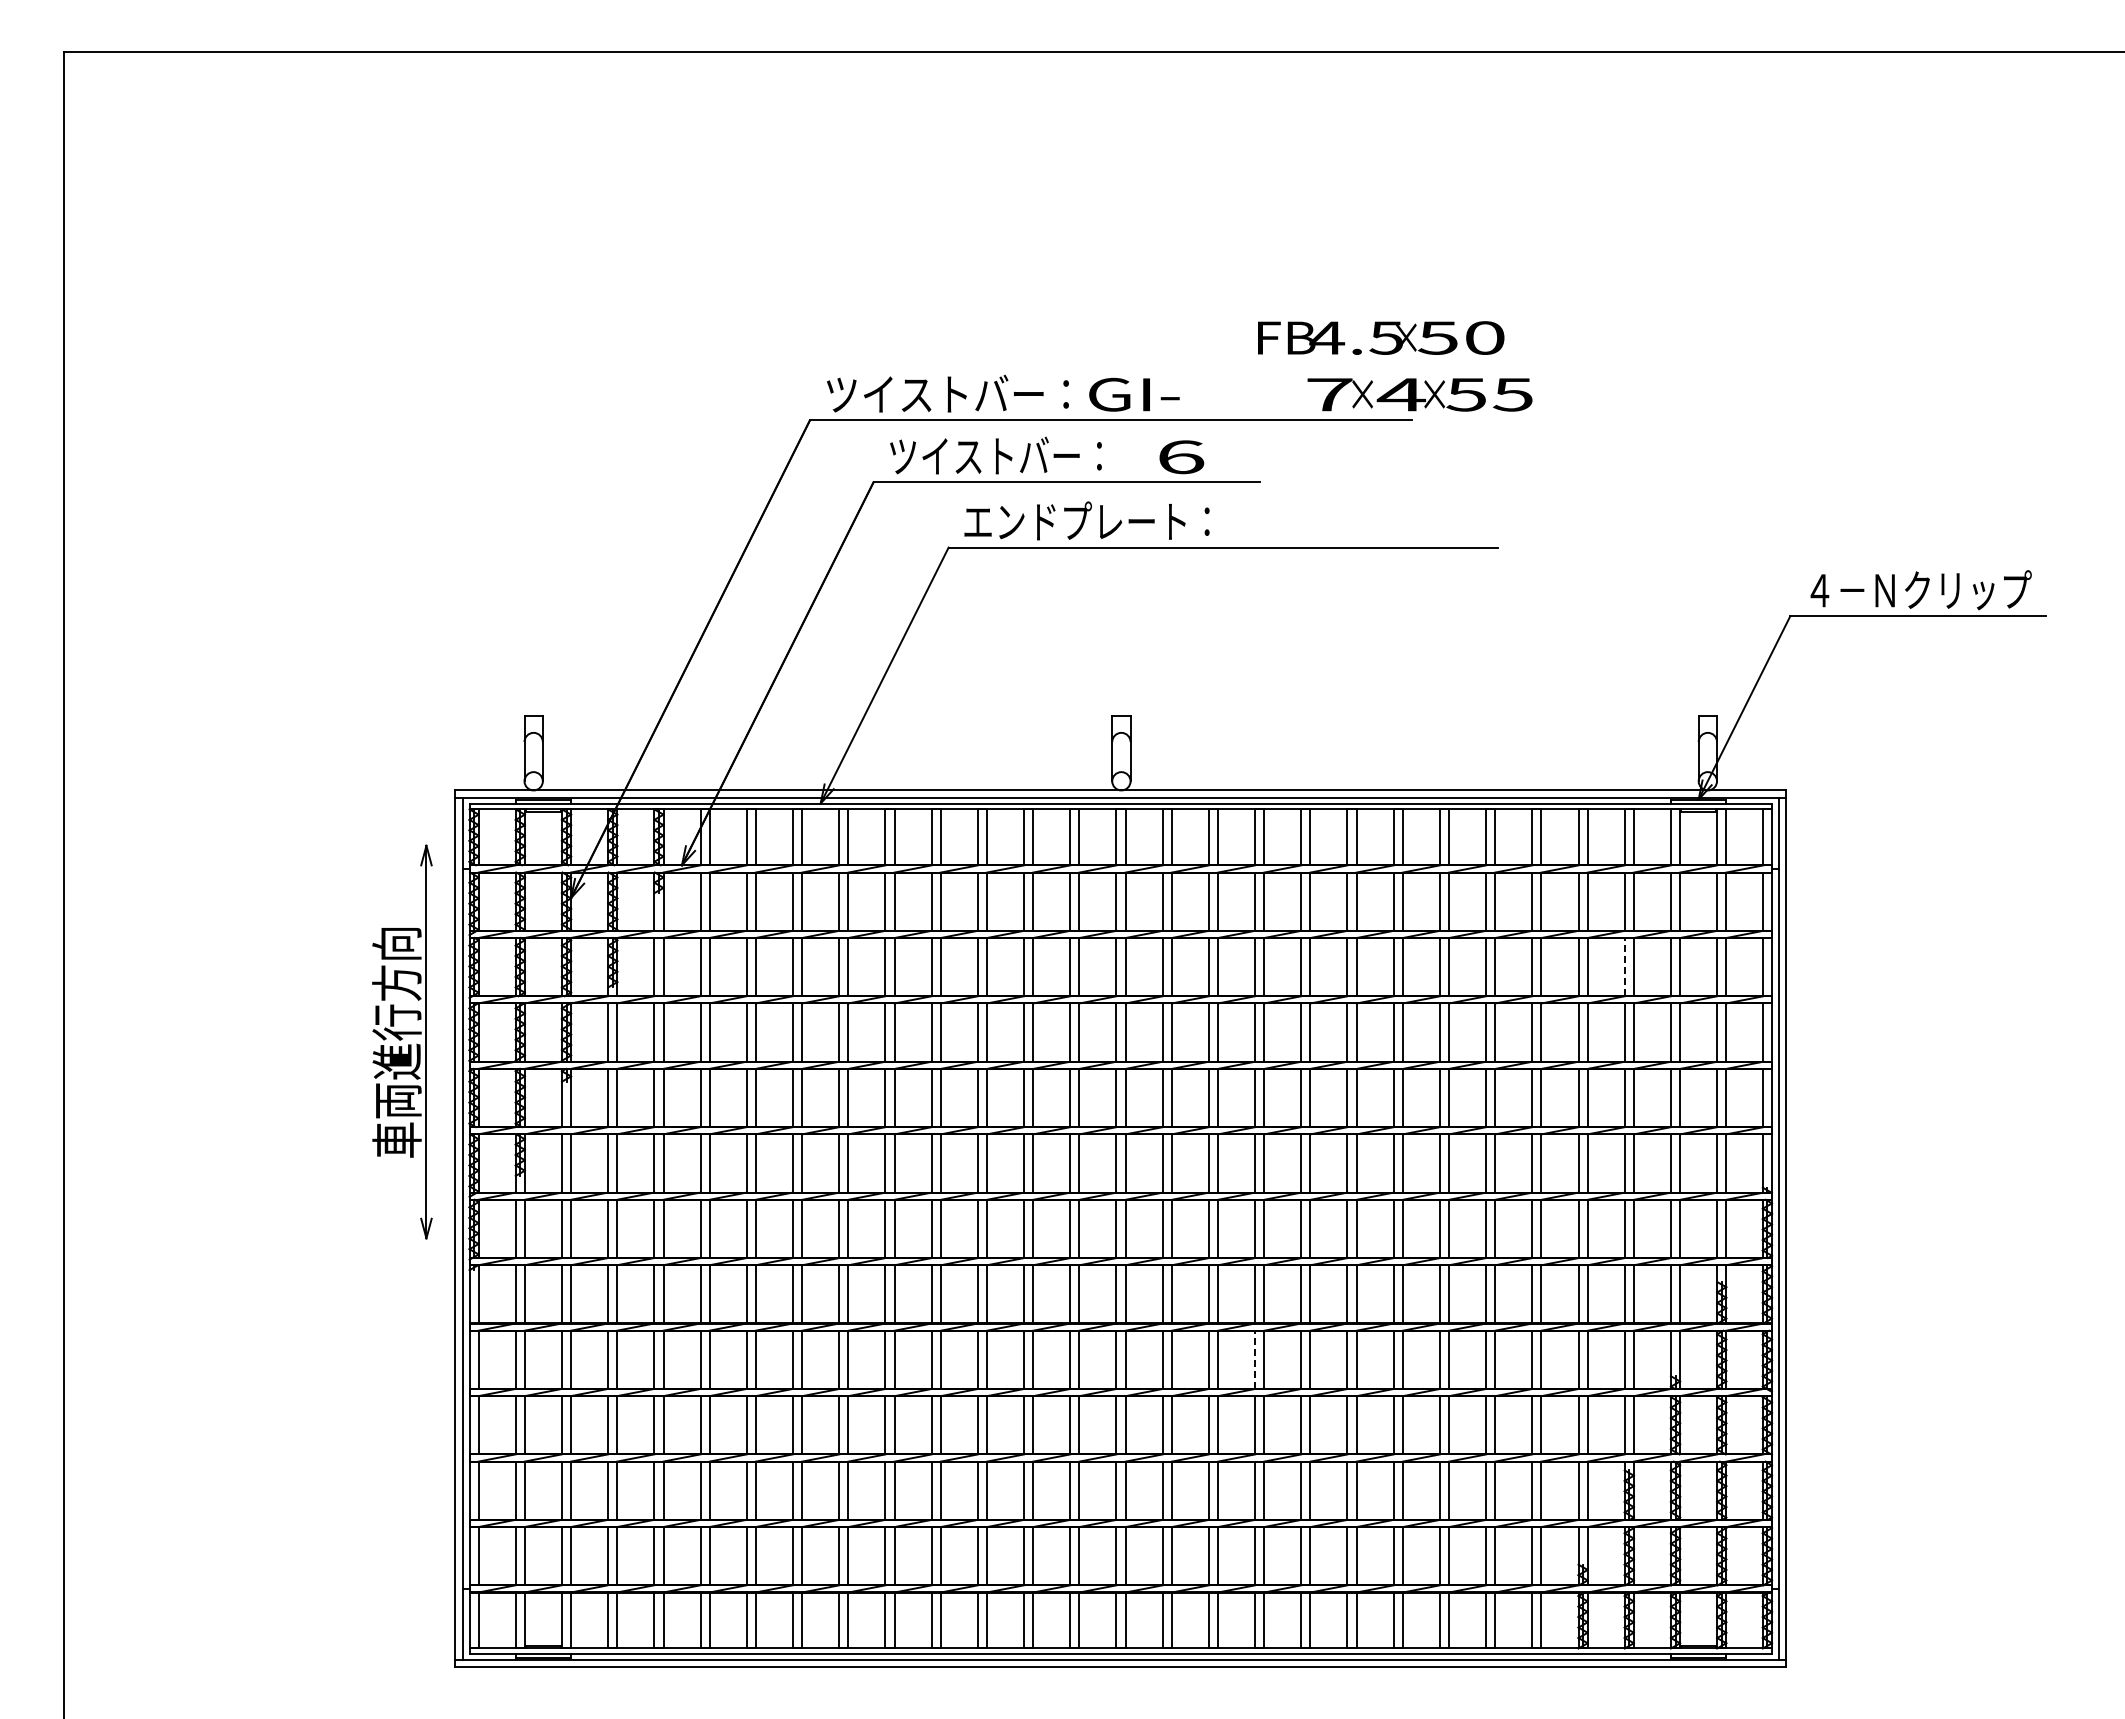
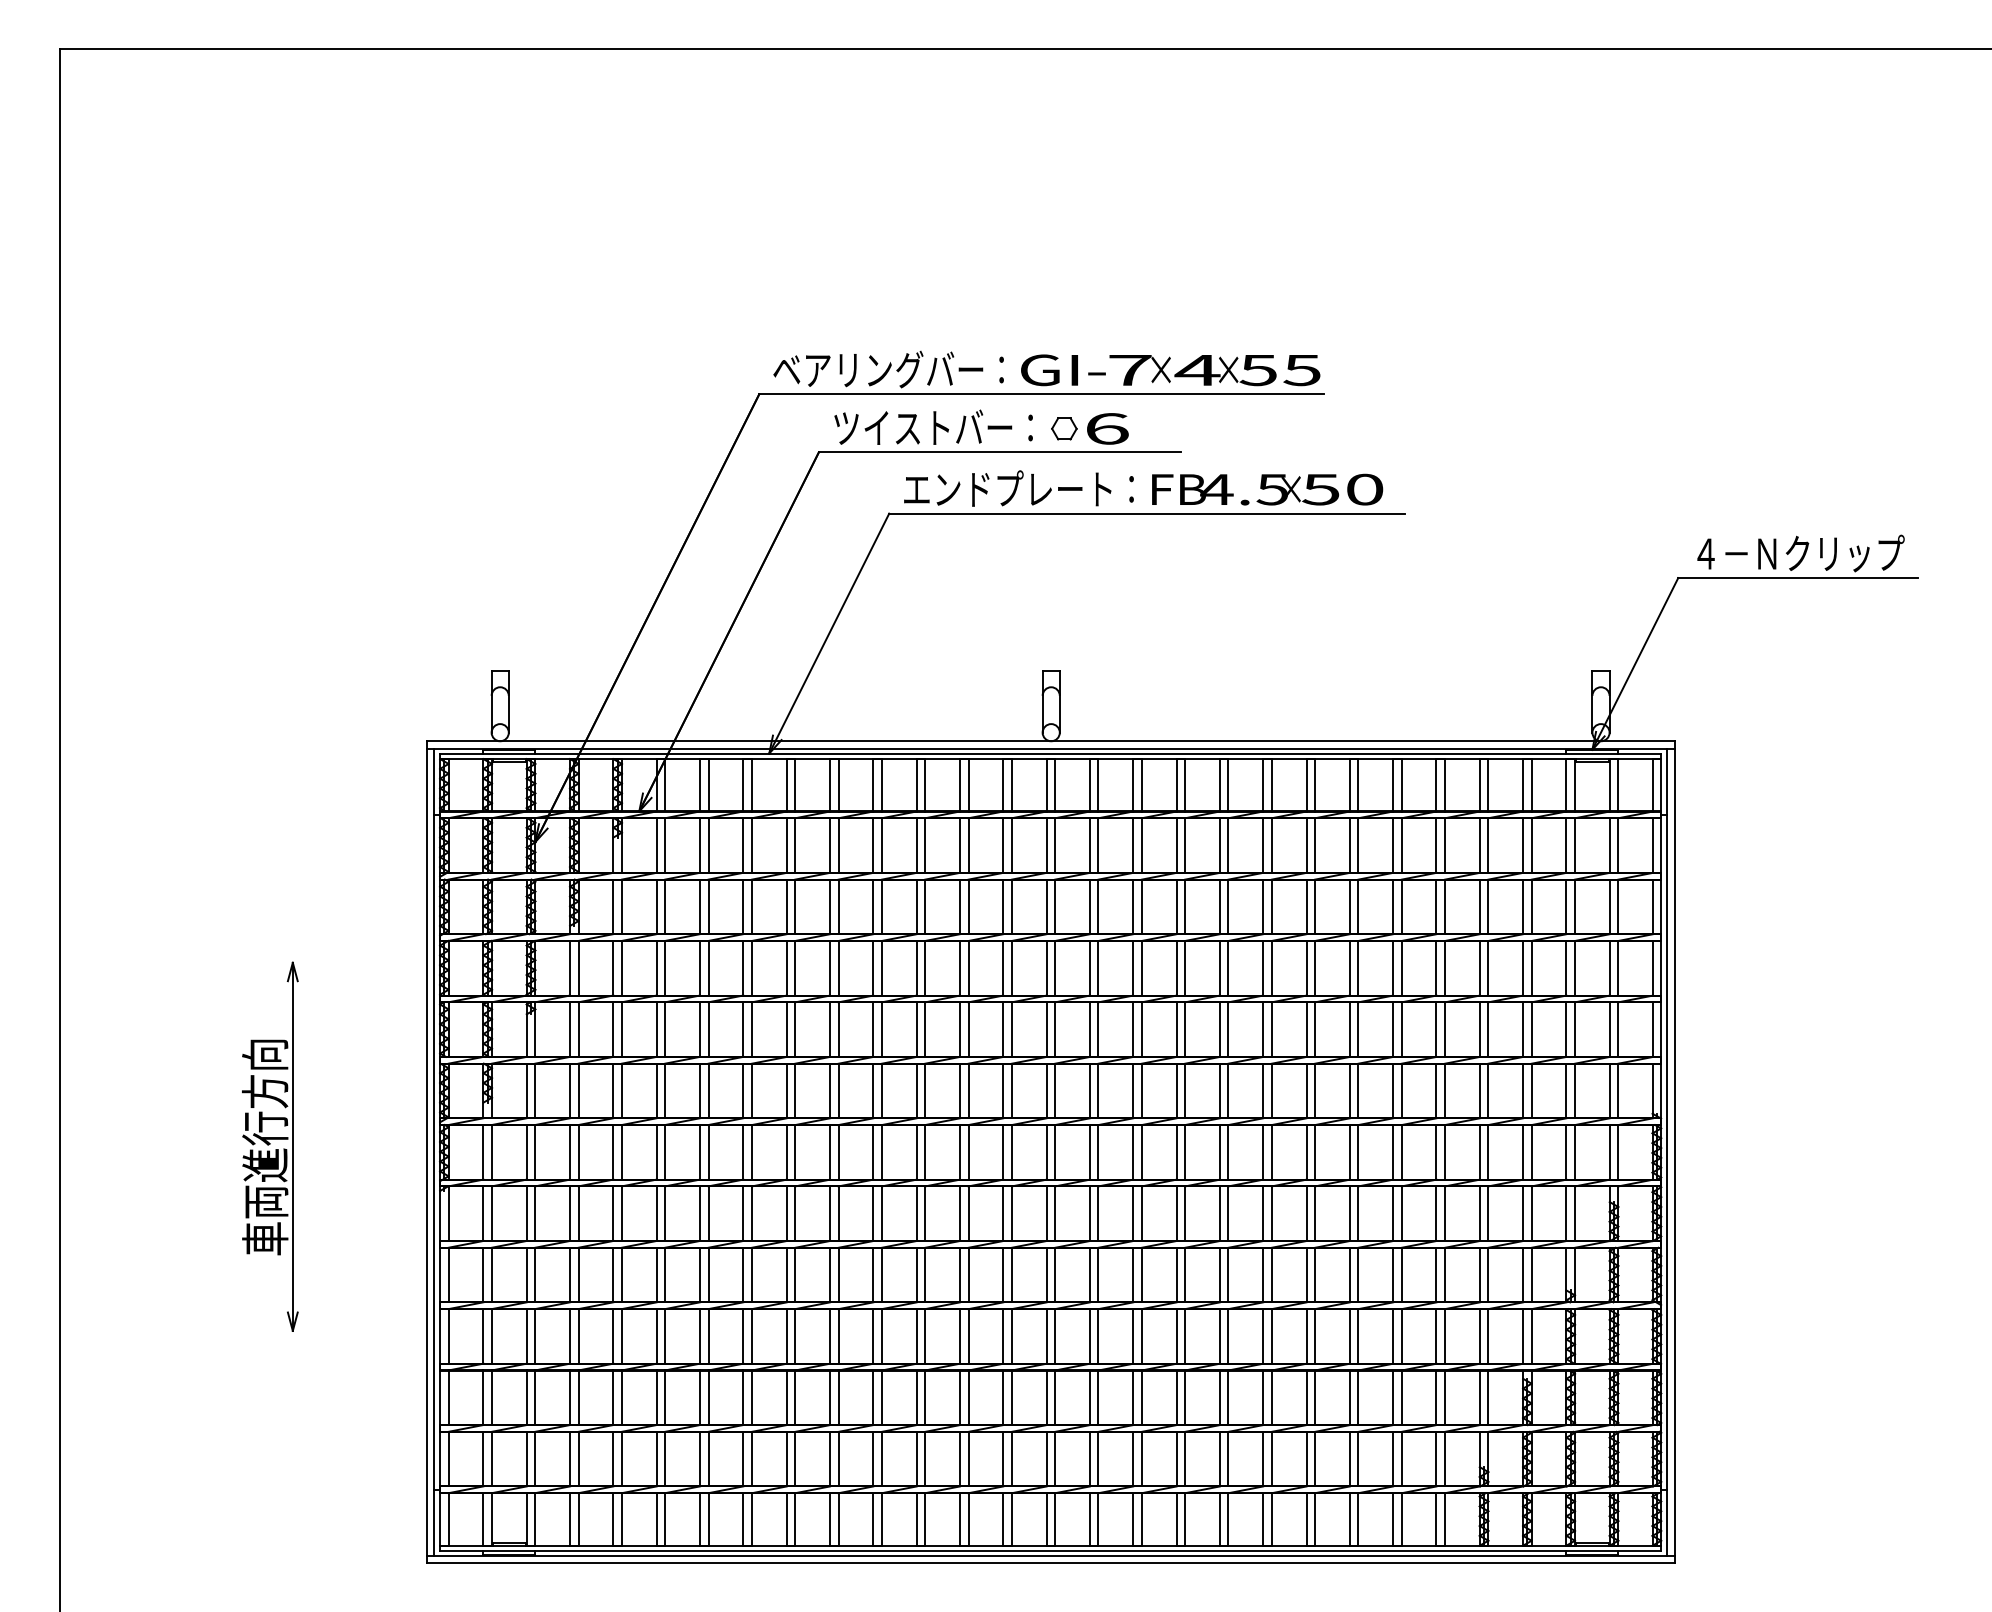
text: (1381, 337) -> (1267, 489), moved
text: (947, 393) -> (888, 369), ツイストバー： -> ベアリングバー：
text: (1419, 394) -> (1214, 370), moved
part: (1135, 456) -> (1064, 428), added
line: (1624, 966) -> (1522, 906), dashed -> solid
part: (402, 1041) -> (270, 1146), moved
line: (1255, 1359) -> (1176, 1274), dashed -> solid

